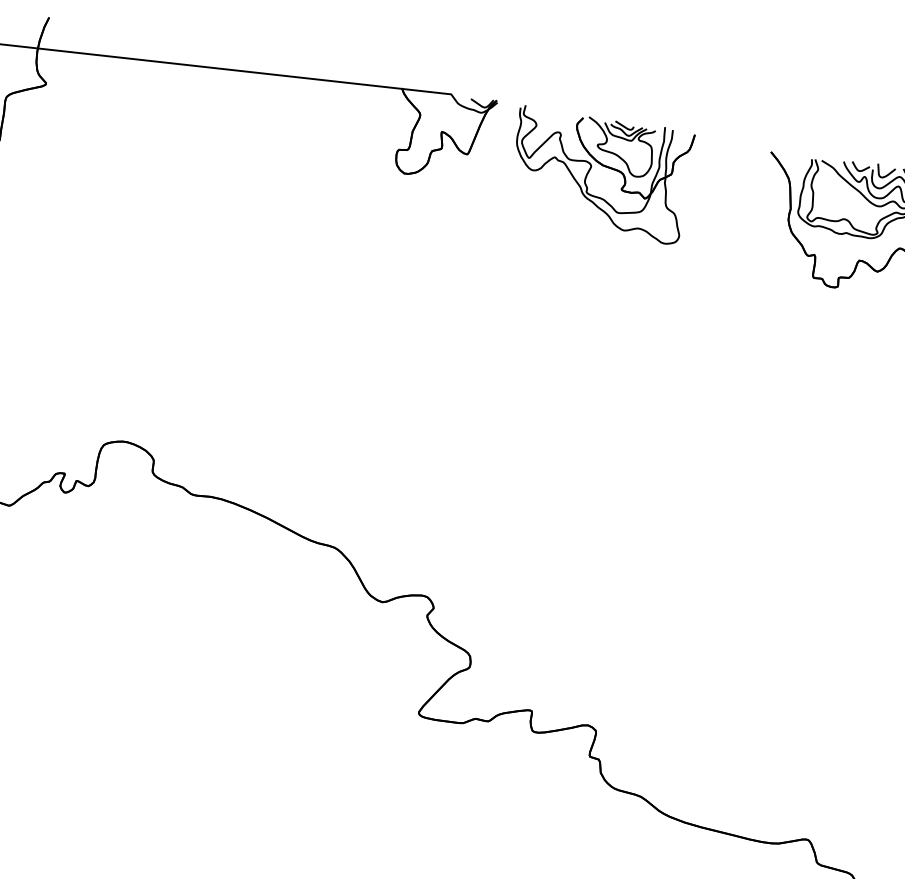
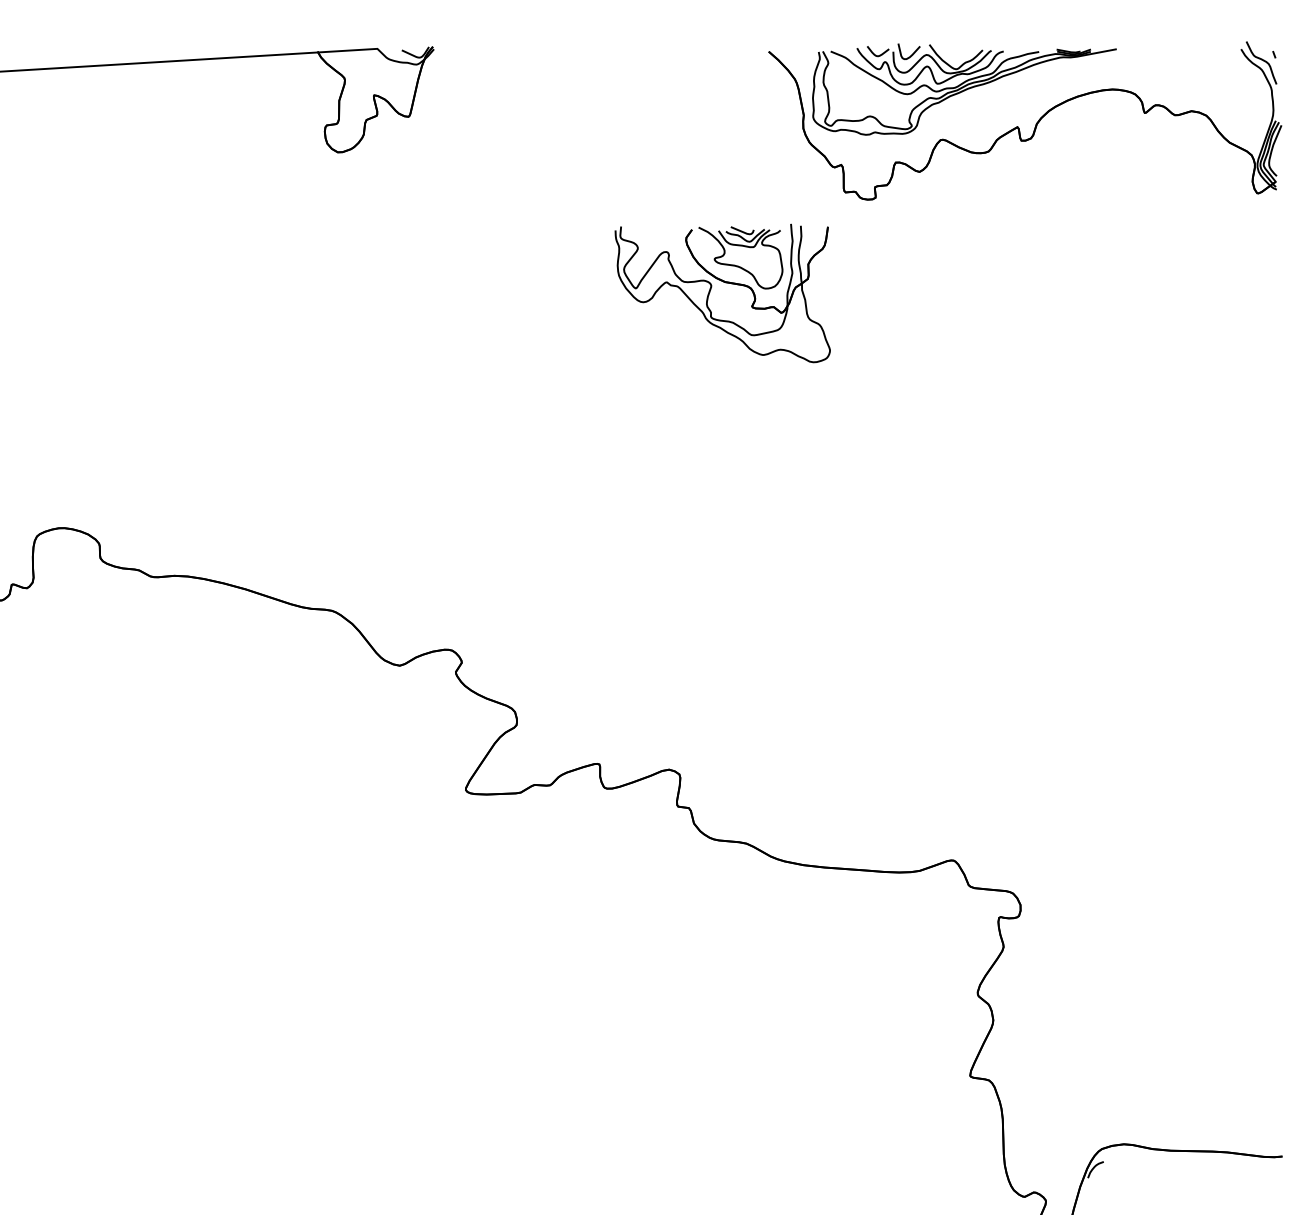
part: (603, 166) -> (725, 283), moved

